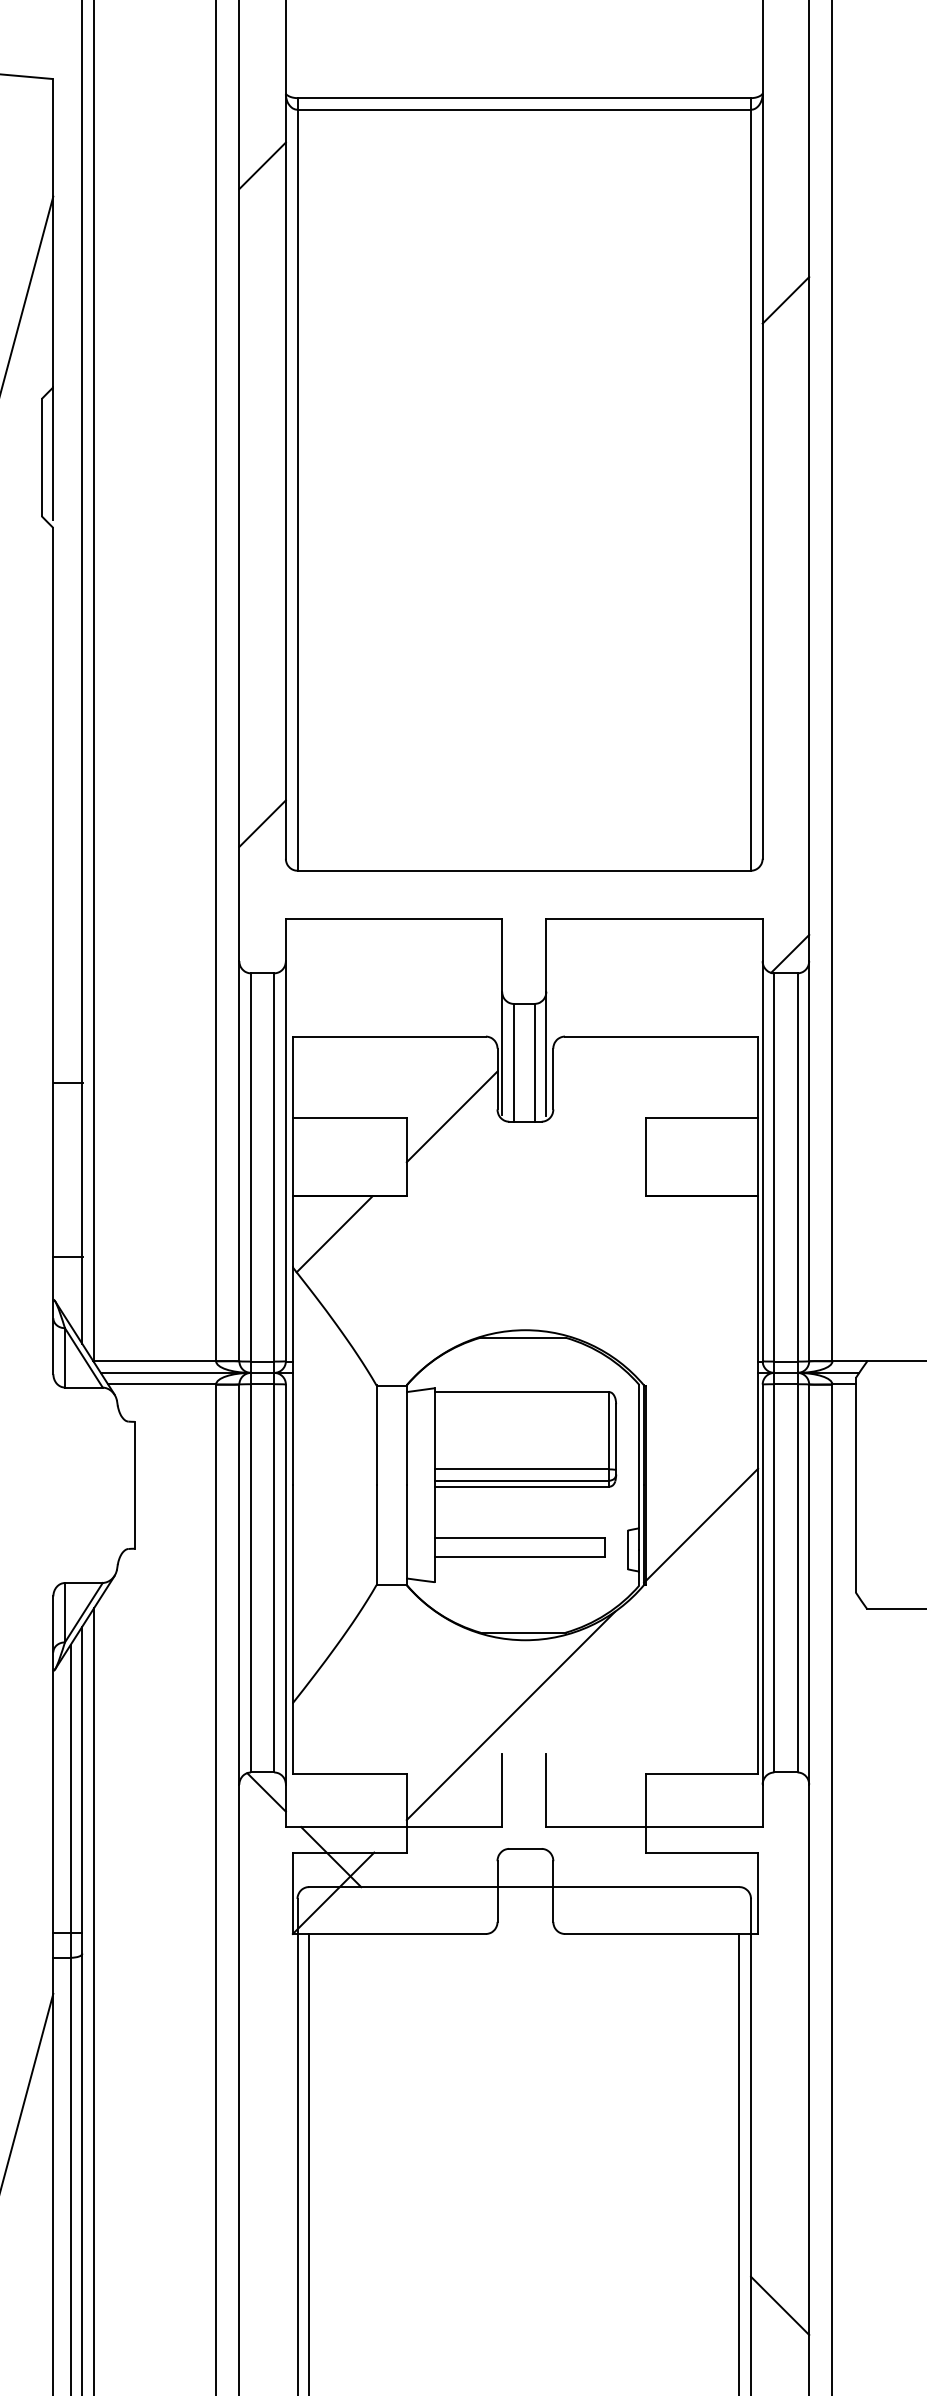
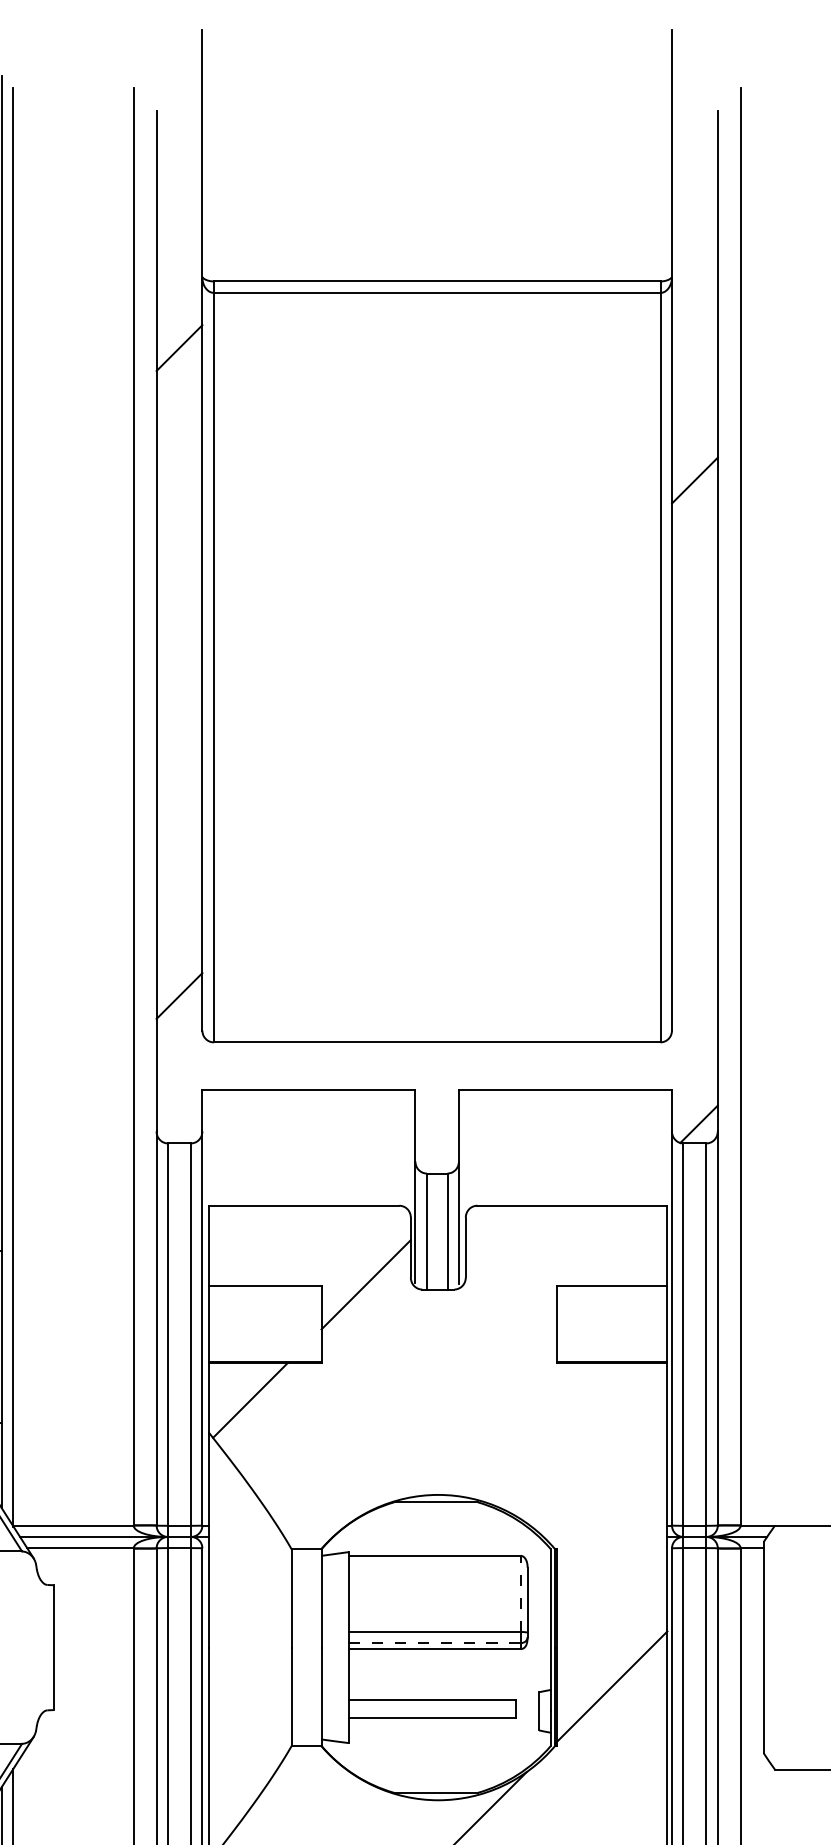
line: (609, 1430) -> (521, 1593), solid -> dashed
line: (521, 1480) -> (434, 1642), solid -> dashed

